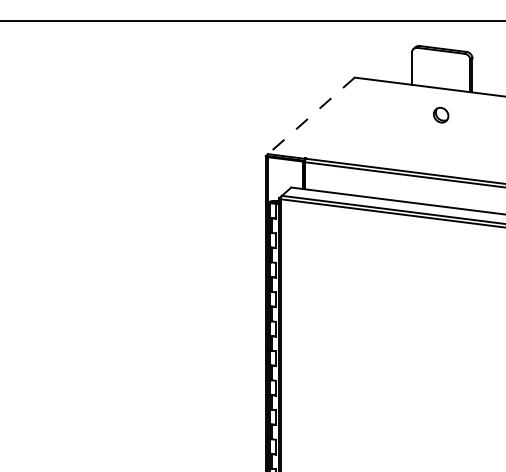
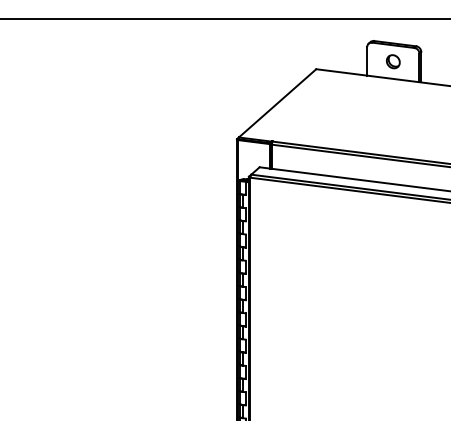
part: (441, 114) -> (393, 61), moved
line: (311, 116) -> (277, 103), dashed -> solid

